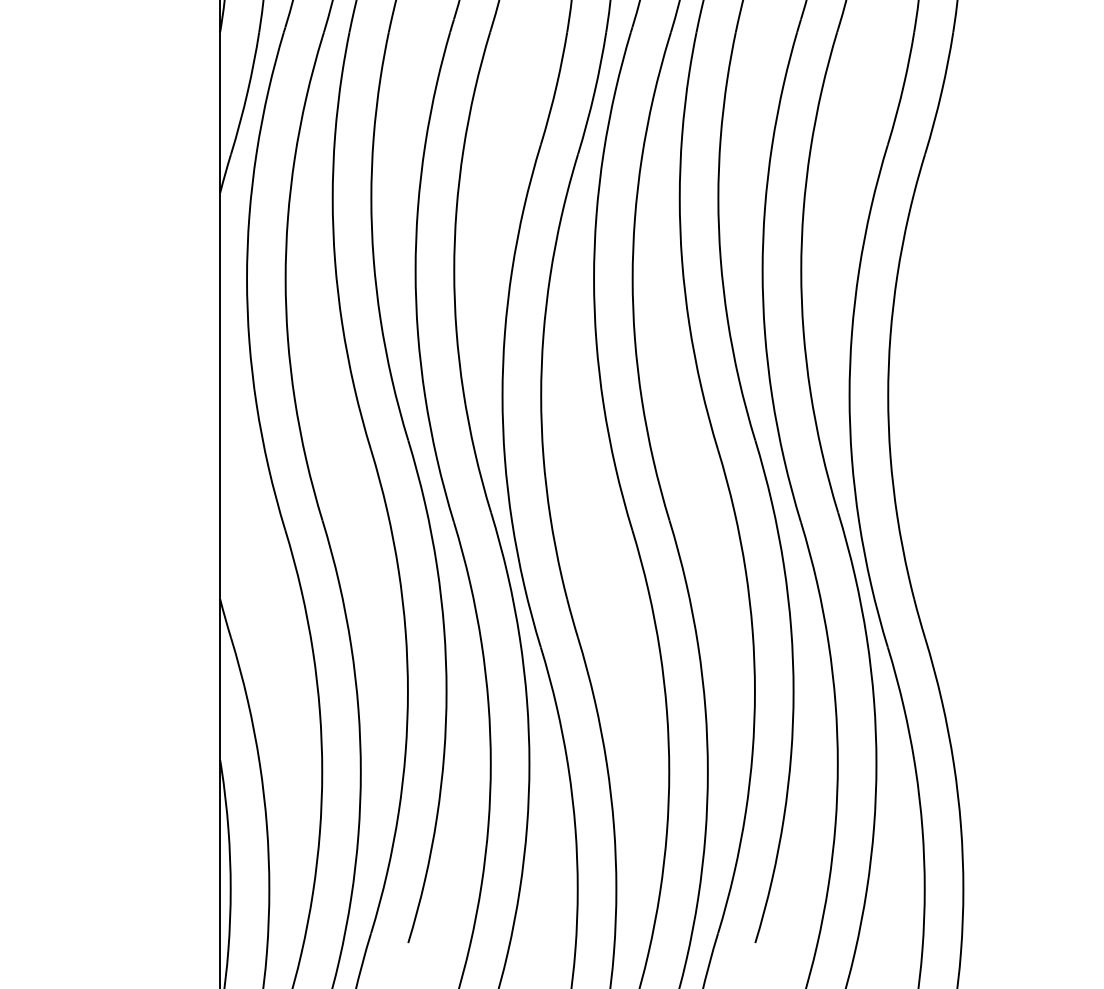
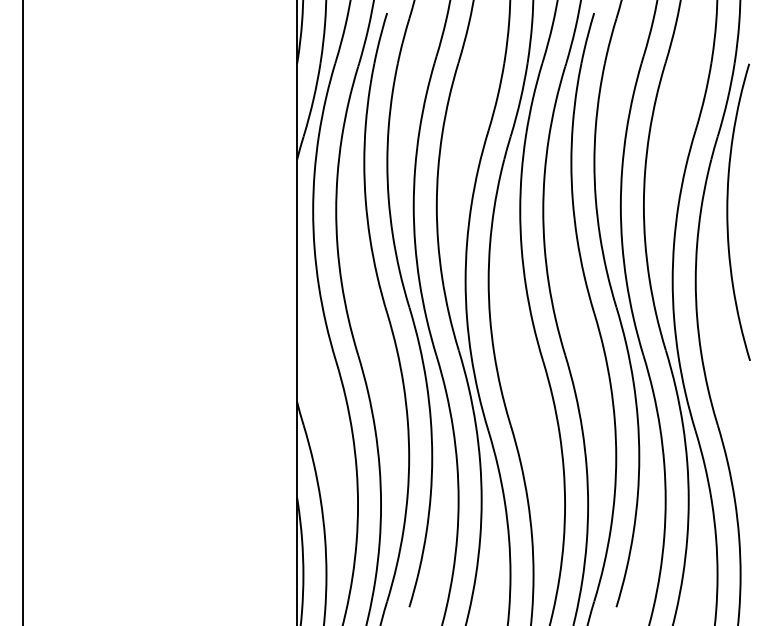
curve: (943, 279) -> (728, 211), added

